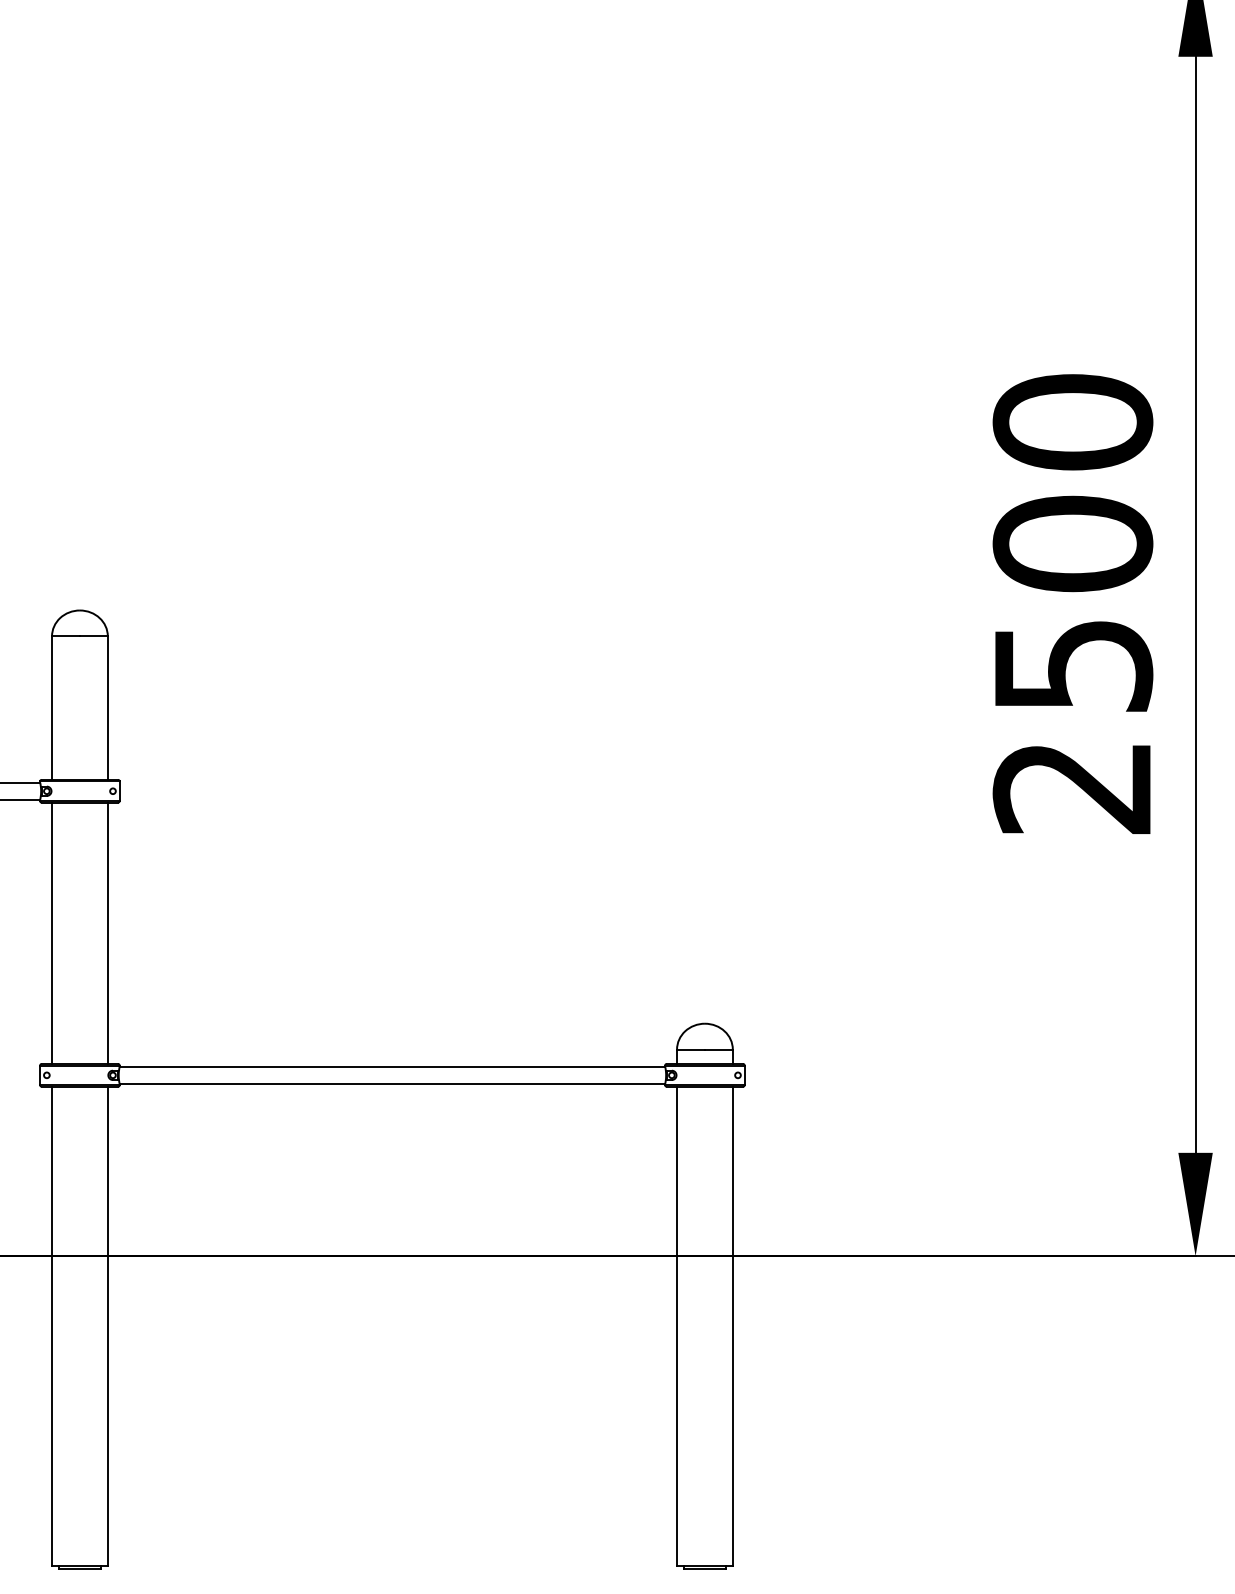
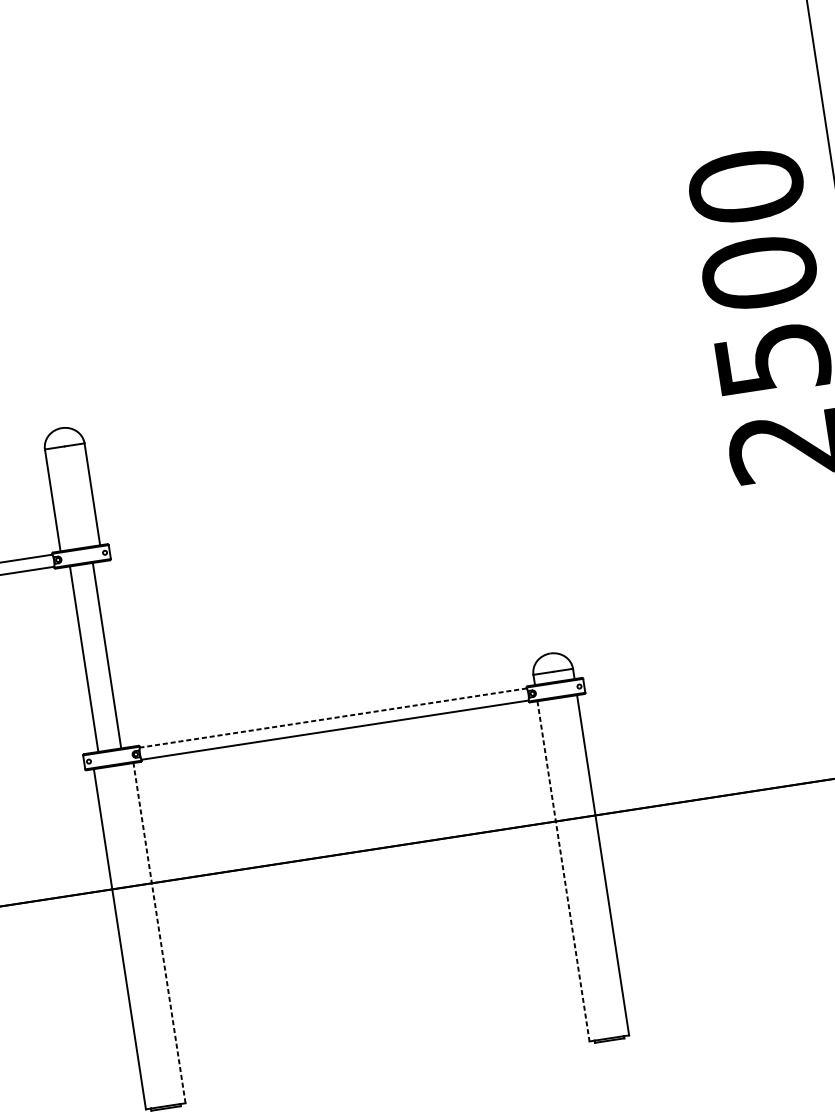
line: (52, 933) -> (107, 655), moved
line: (107, 933) -> (83, 659), moved
line: (392, 1066) -> (333, 717), solid -> dashed
line: (107, 1326) -> (159, 933), solid -> dashed
line: (677, 1326) -> (563, 871), solid -> dashed

